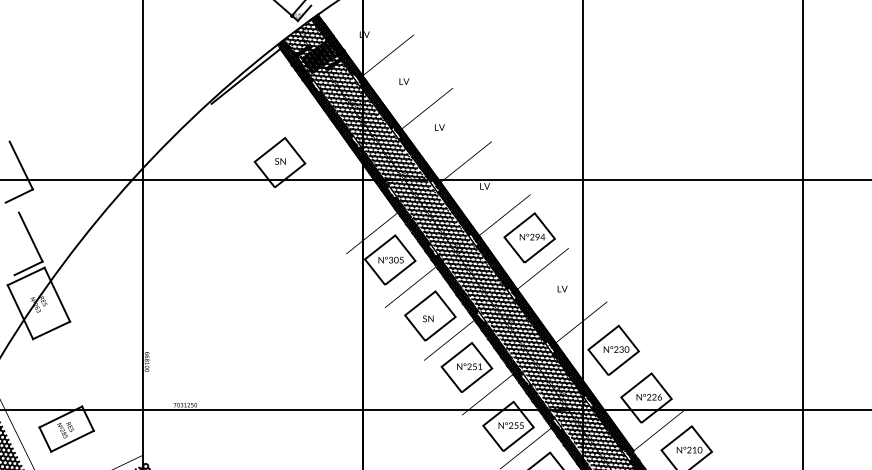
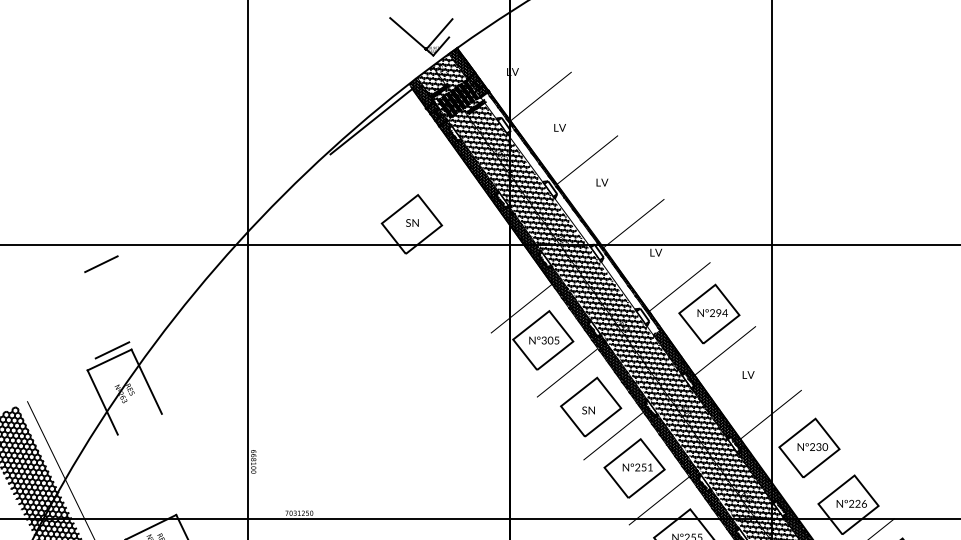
hatch: (412, 153) -> (569, 213), removed
line: (20, 165) -> (102, 227), removed
line: (30, 236) -> (114, 312), removed
line: (51, 330) -> (139, 424), removed

